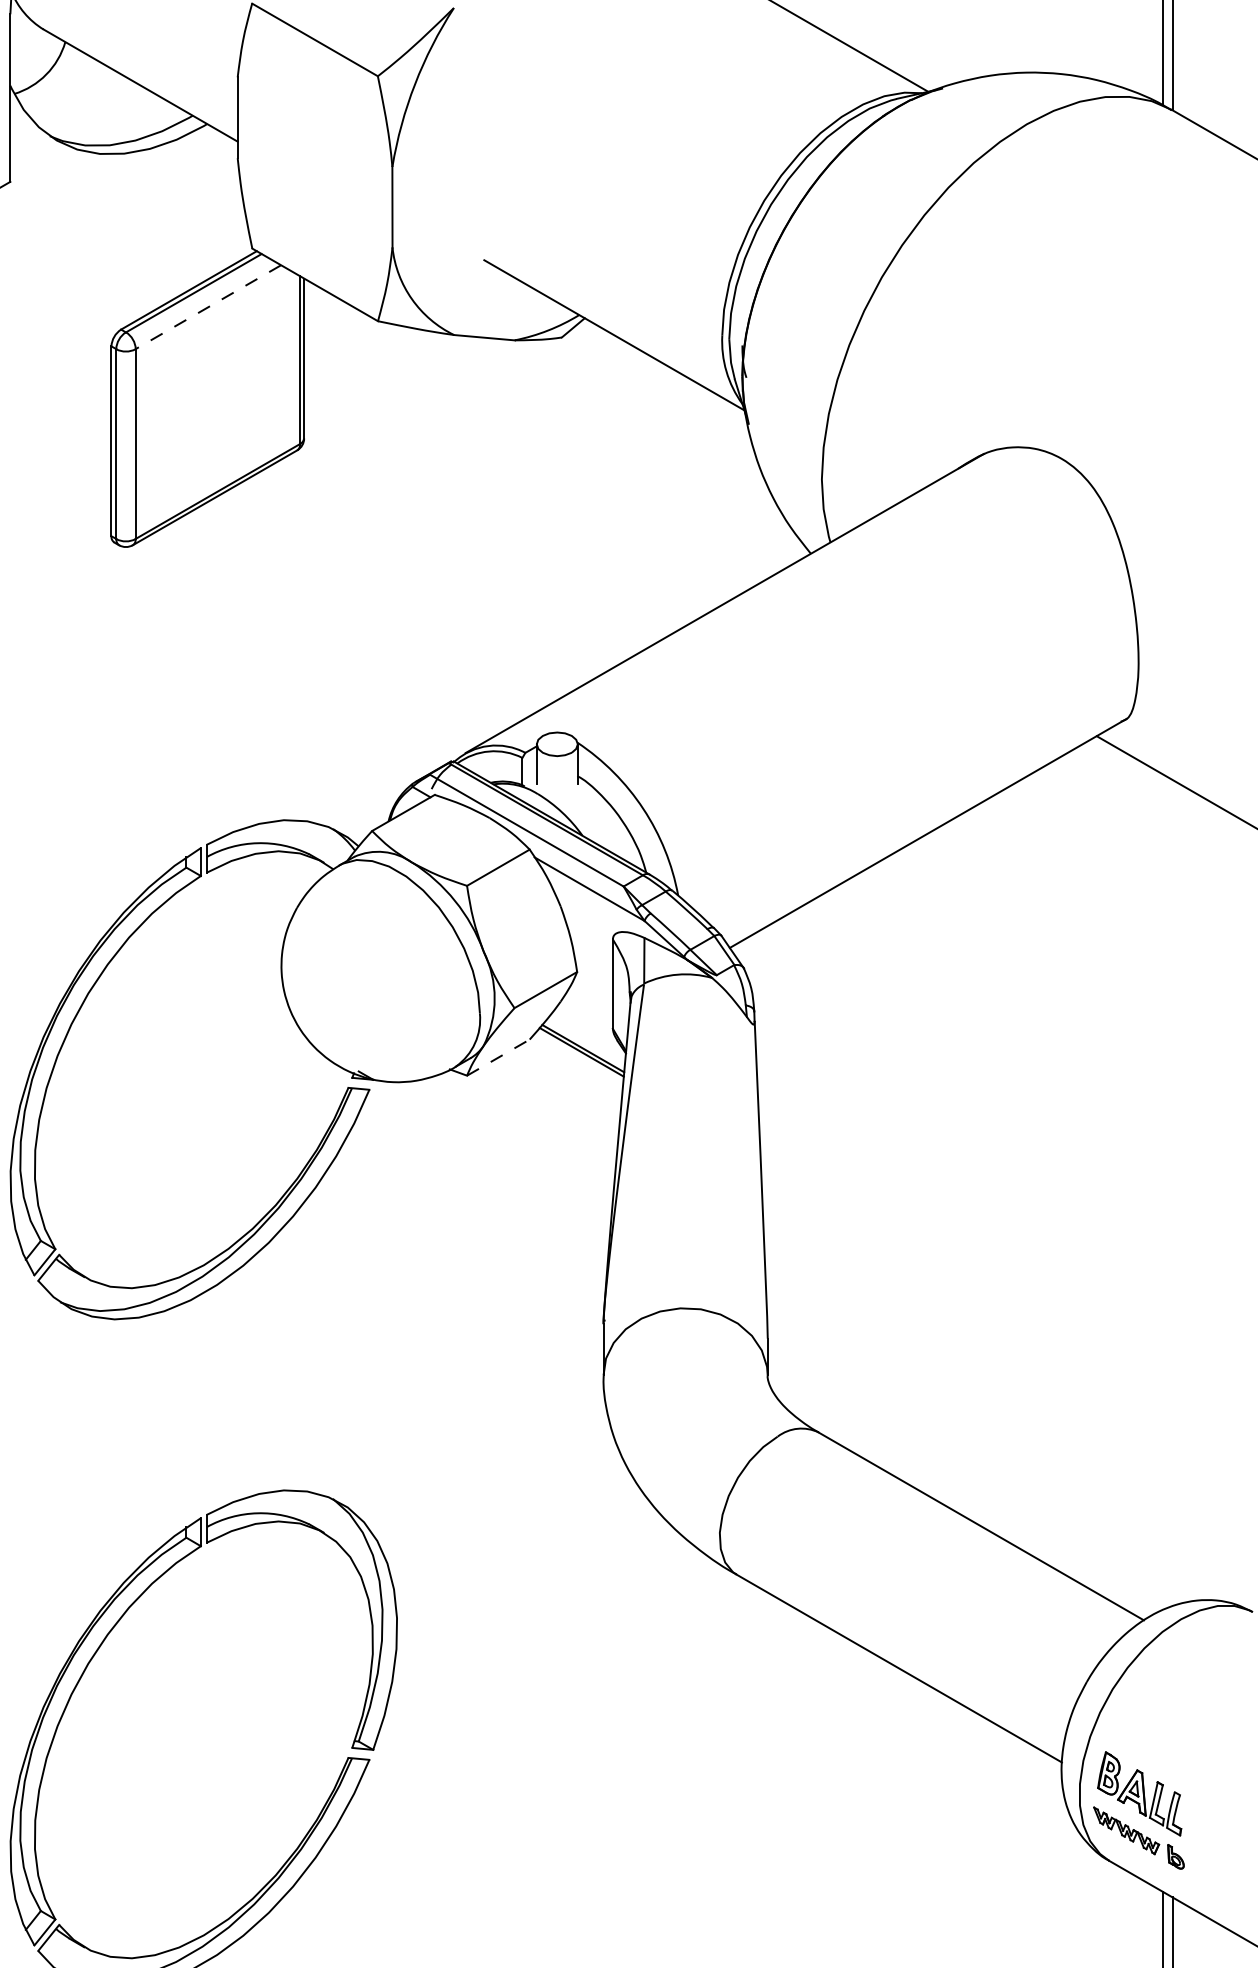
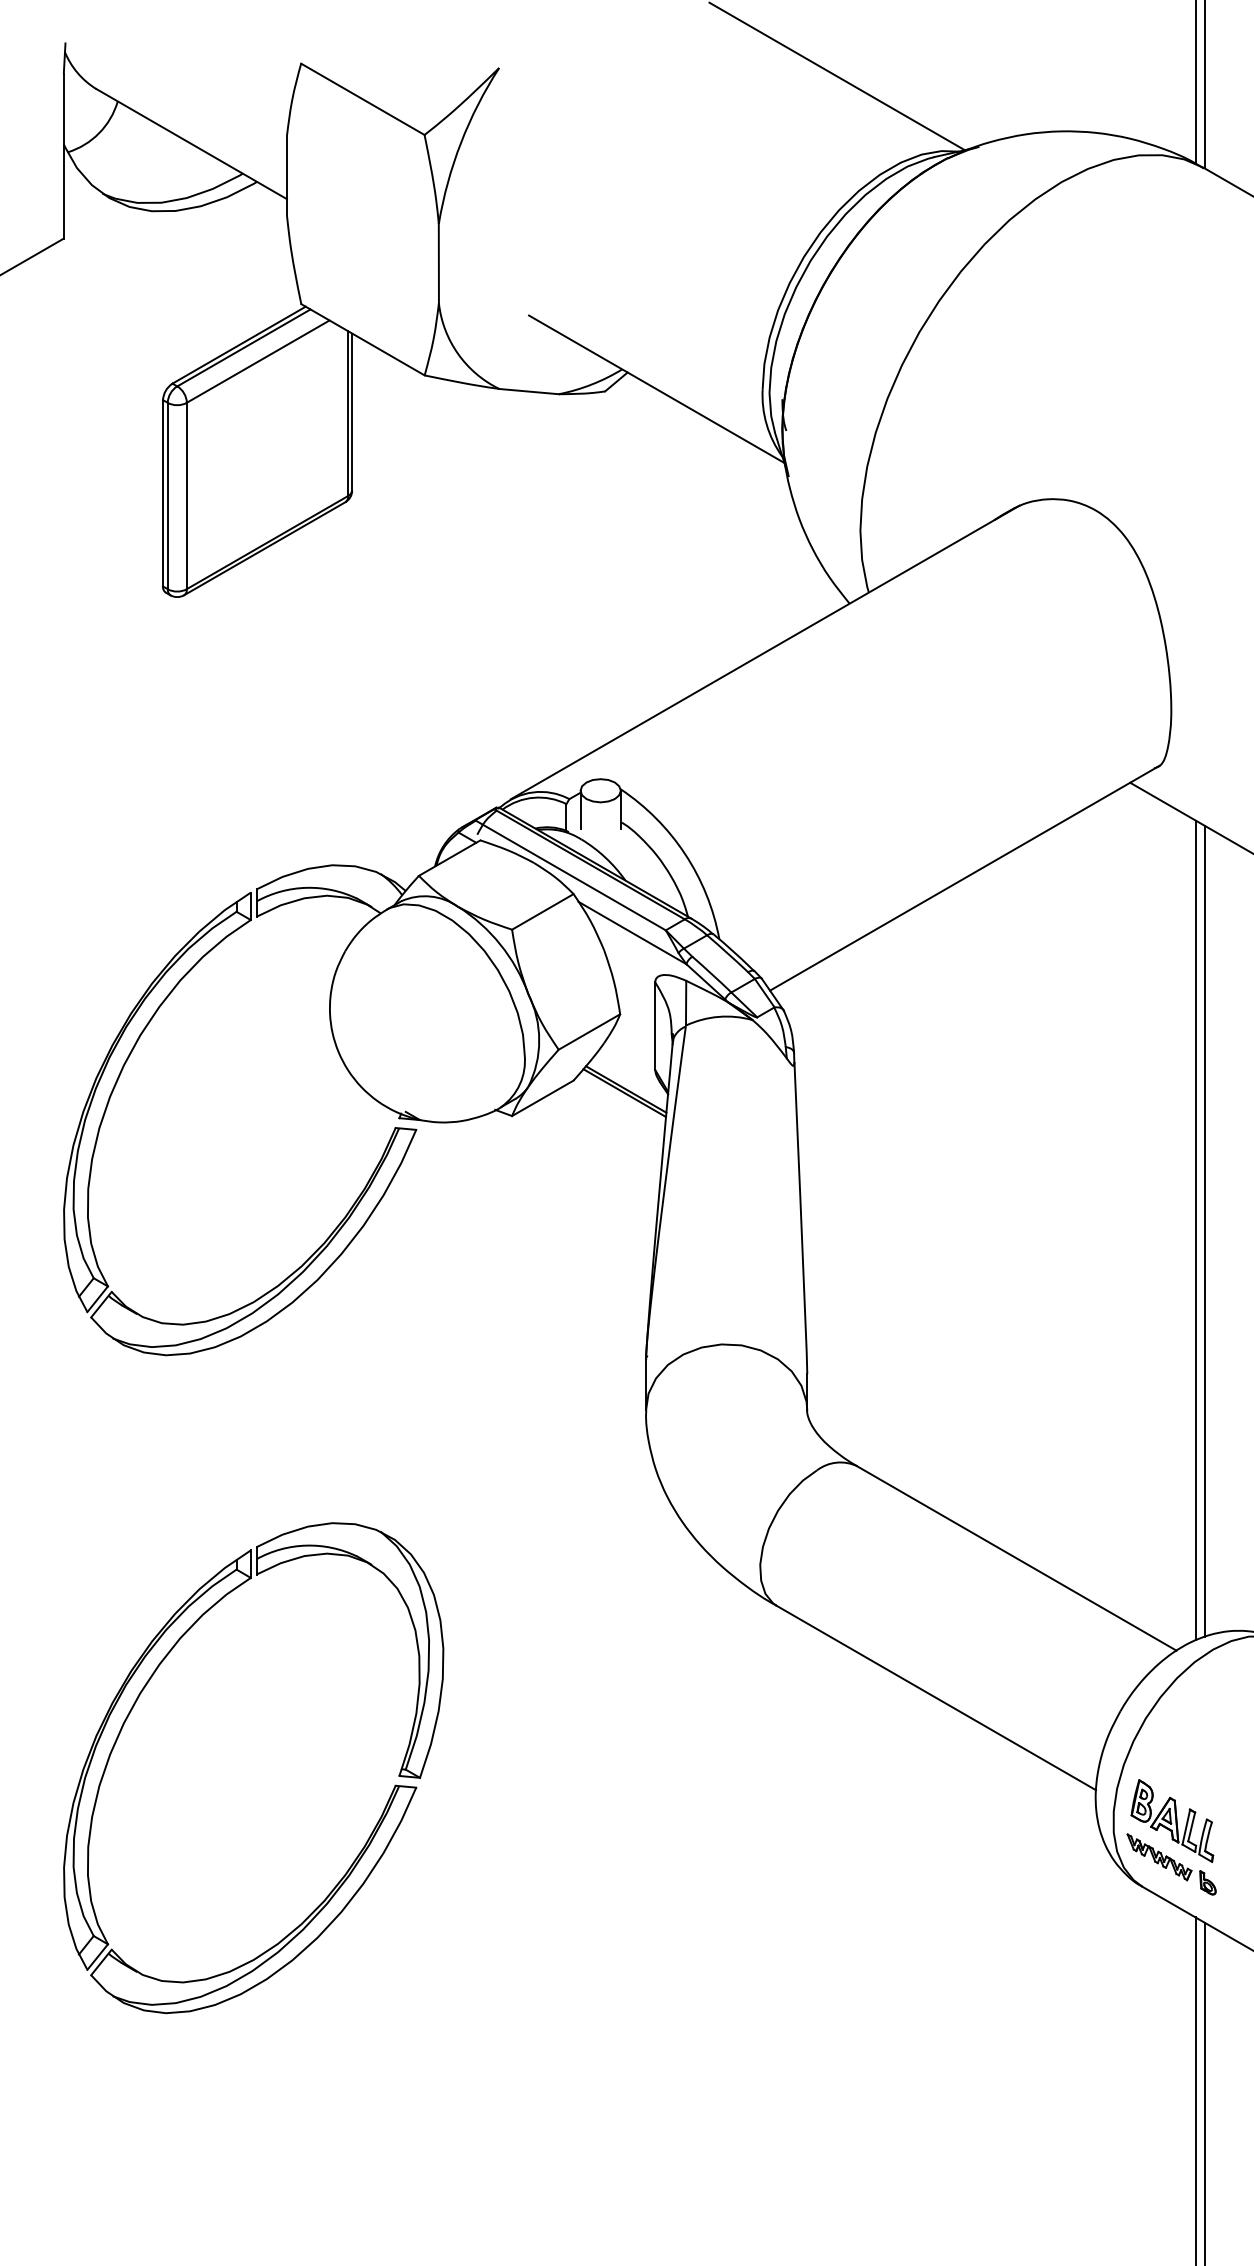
line: (207, 307) -> (257, 361), dashed -> solid
line: (499, 1057) -> (543, 1098), dashed -> solid
line: (1163, 1192) -> (1195, 1230), added
line: (1172, 1193) -> (1204, 1231), added

